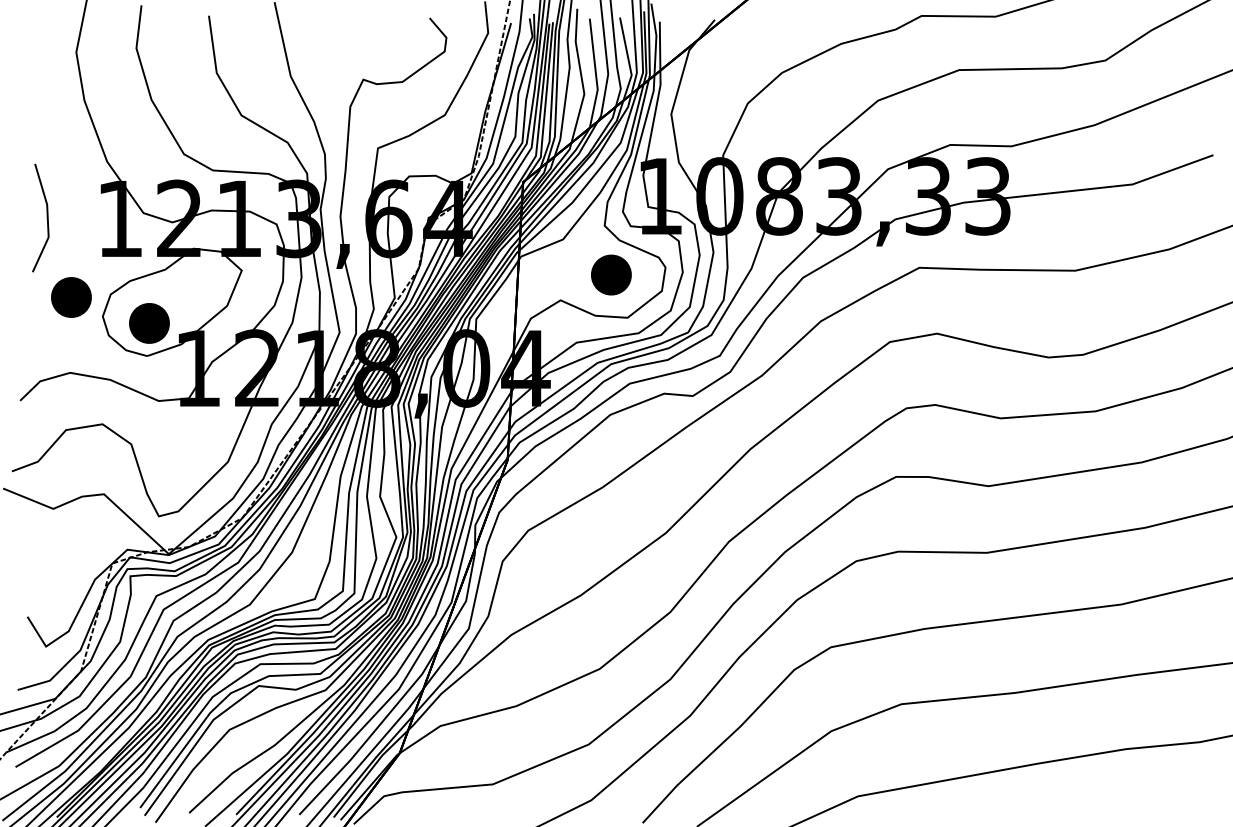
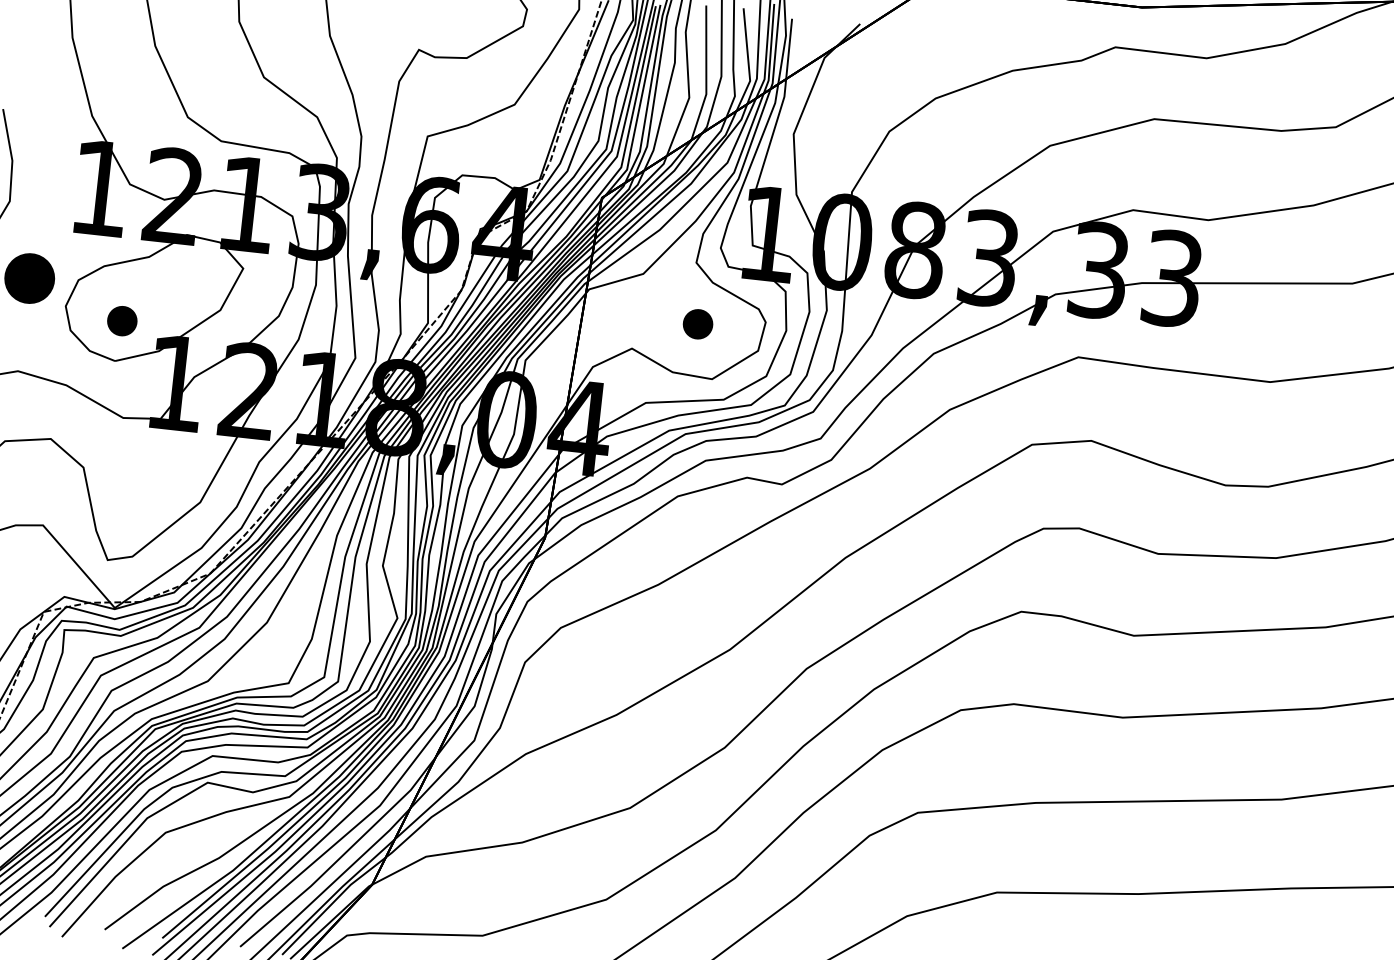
part: (611, 274) -> (698, 323), size x0.6
part: (149, 323) -> (122, 321), size x0.6

